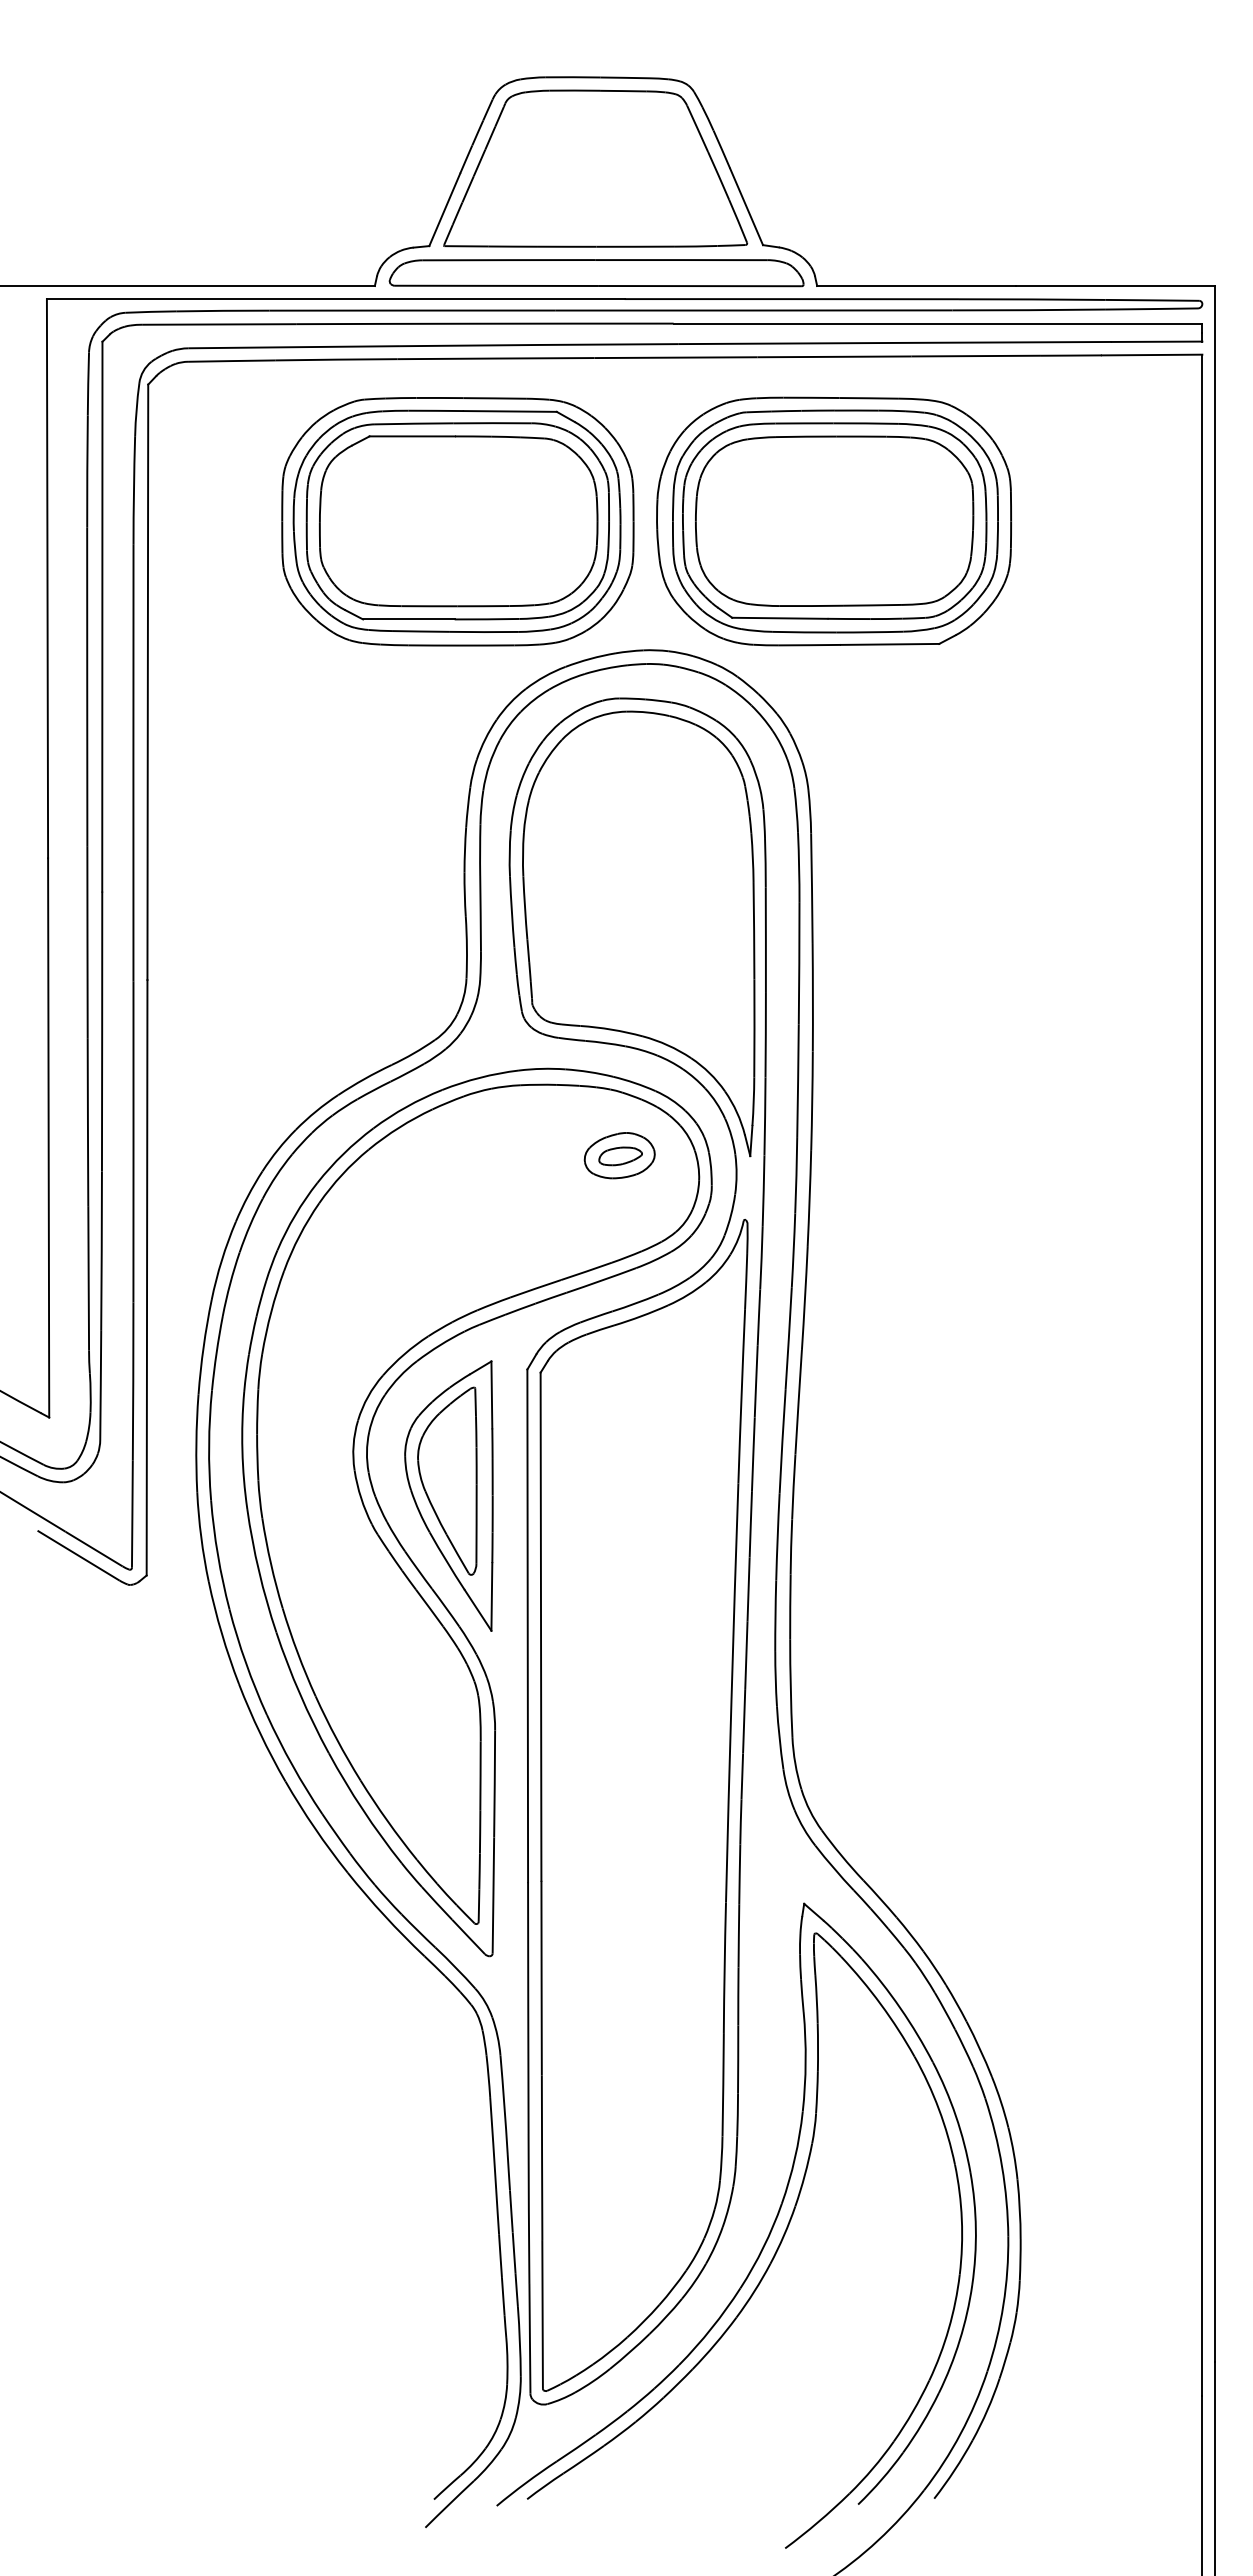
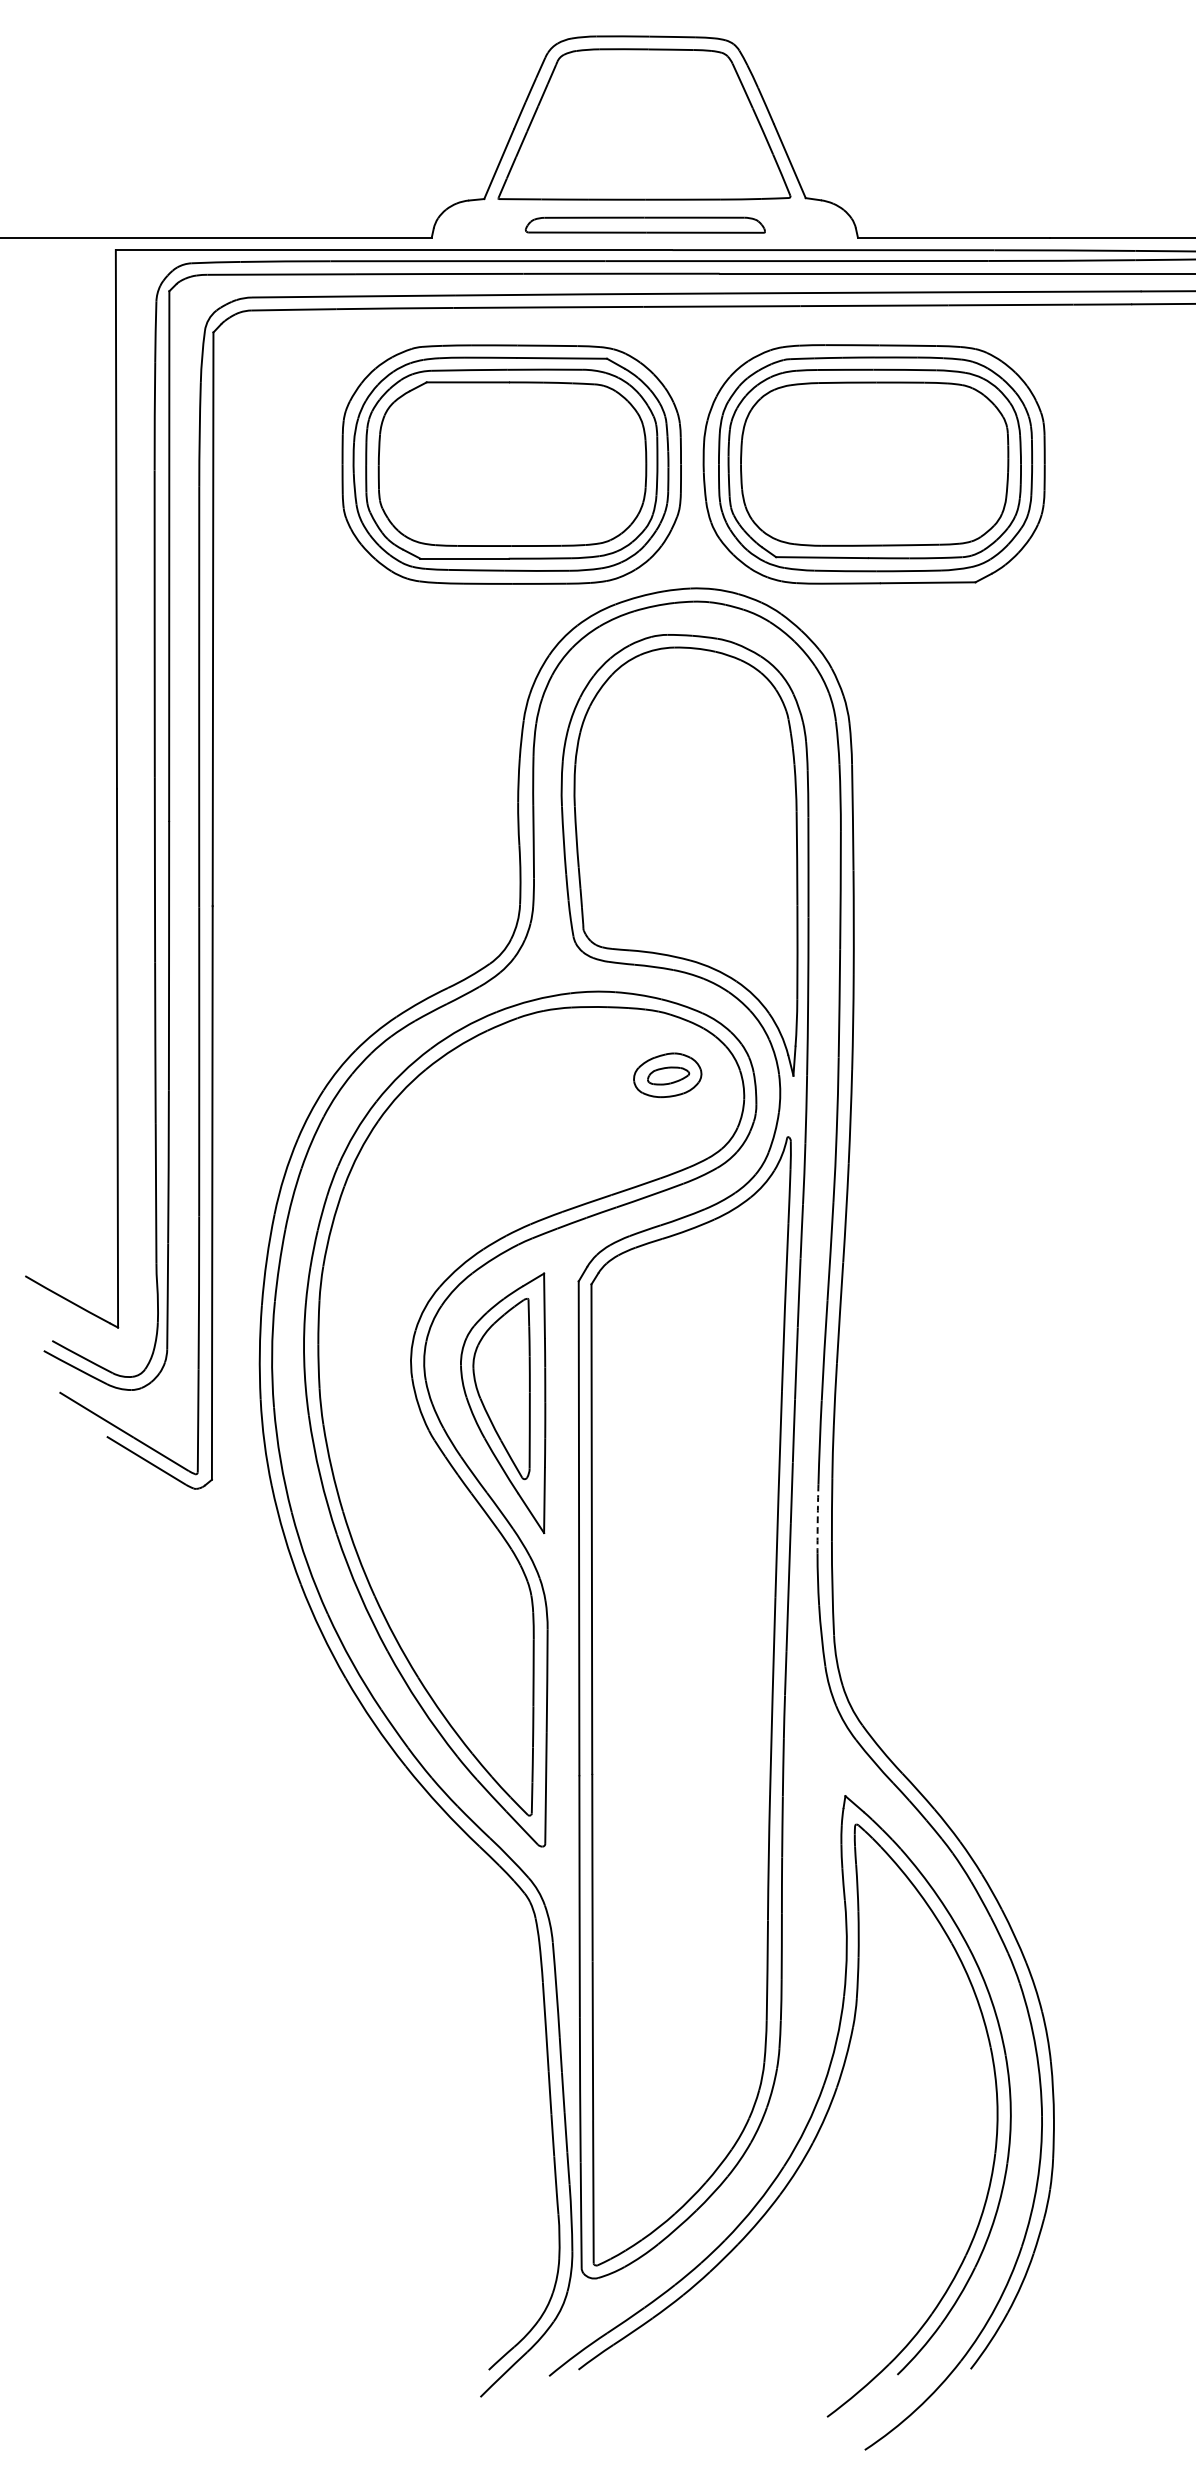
part: (596, 273) -> (645, 225), size x0.6
arc: (775, 1616) -> (817, 1519), solid -> dashed

